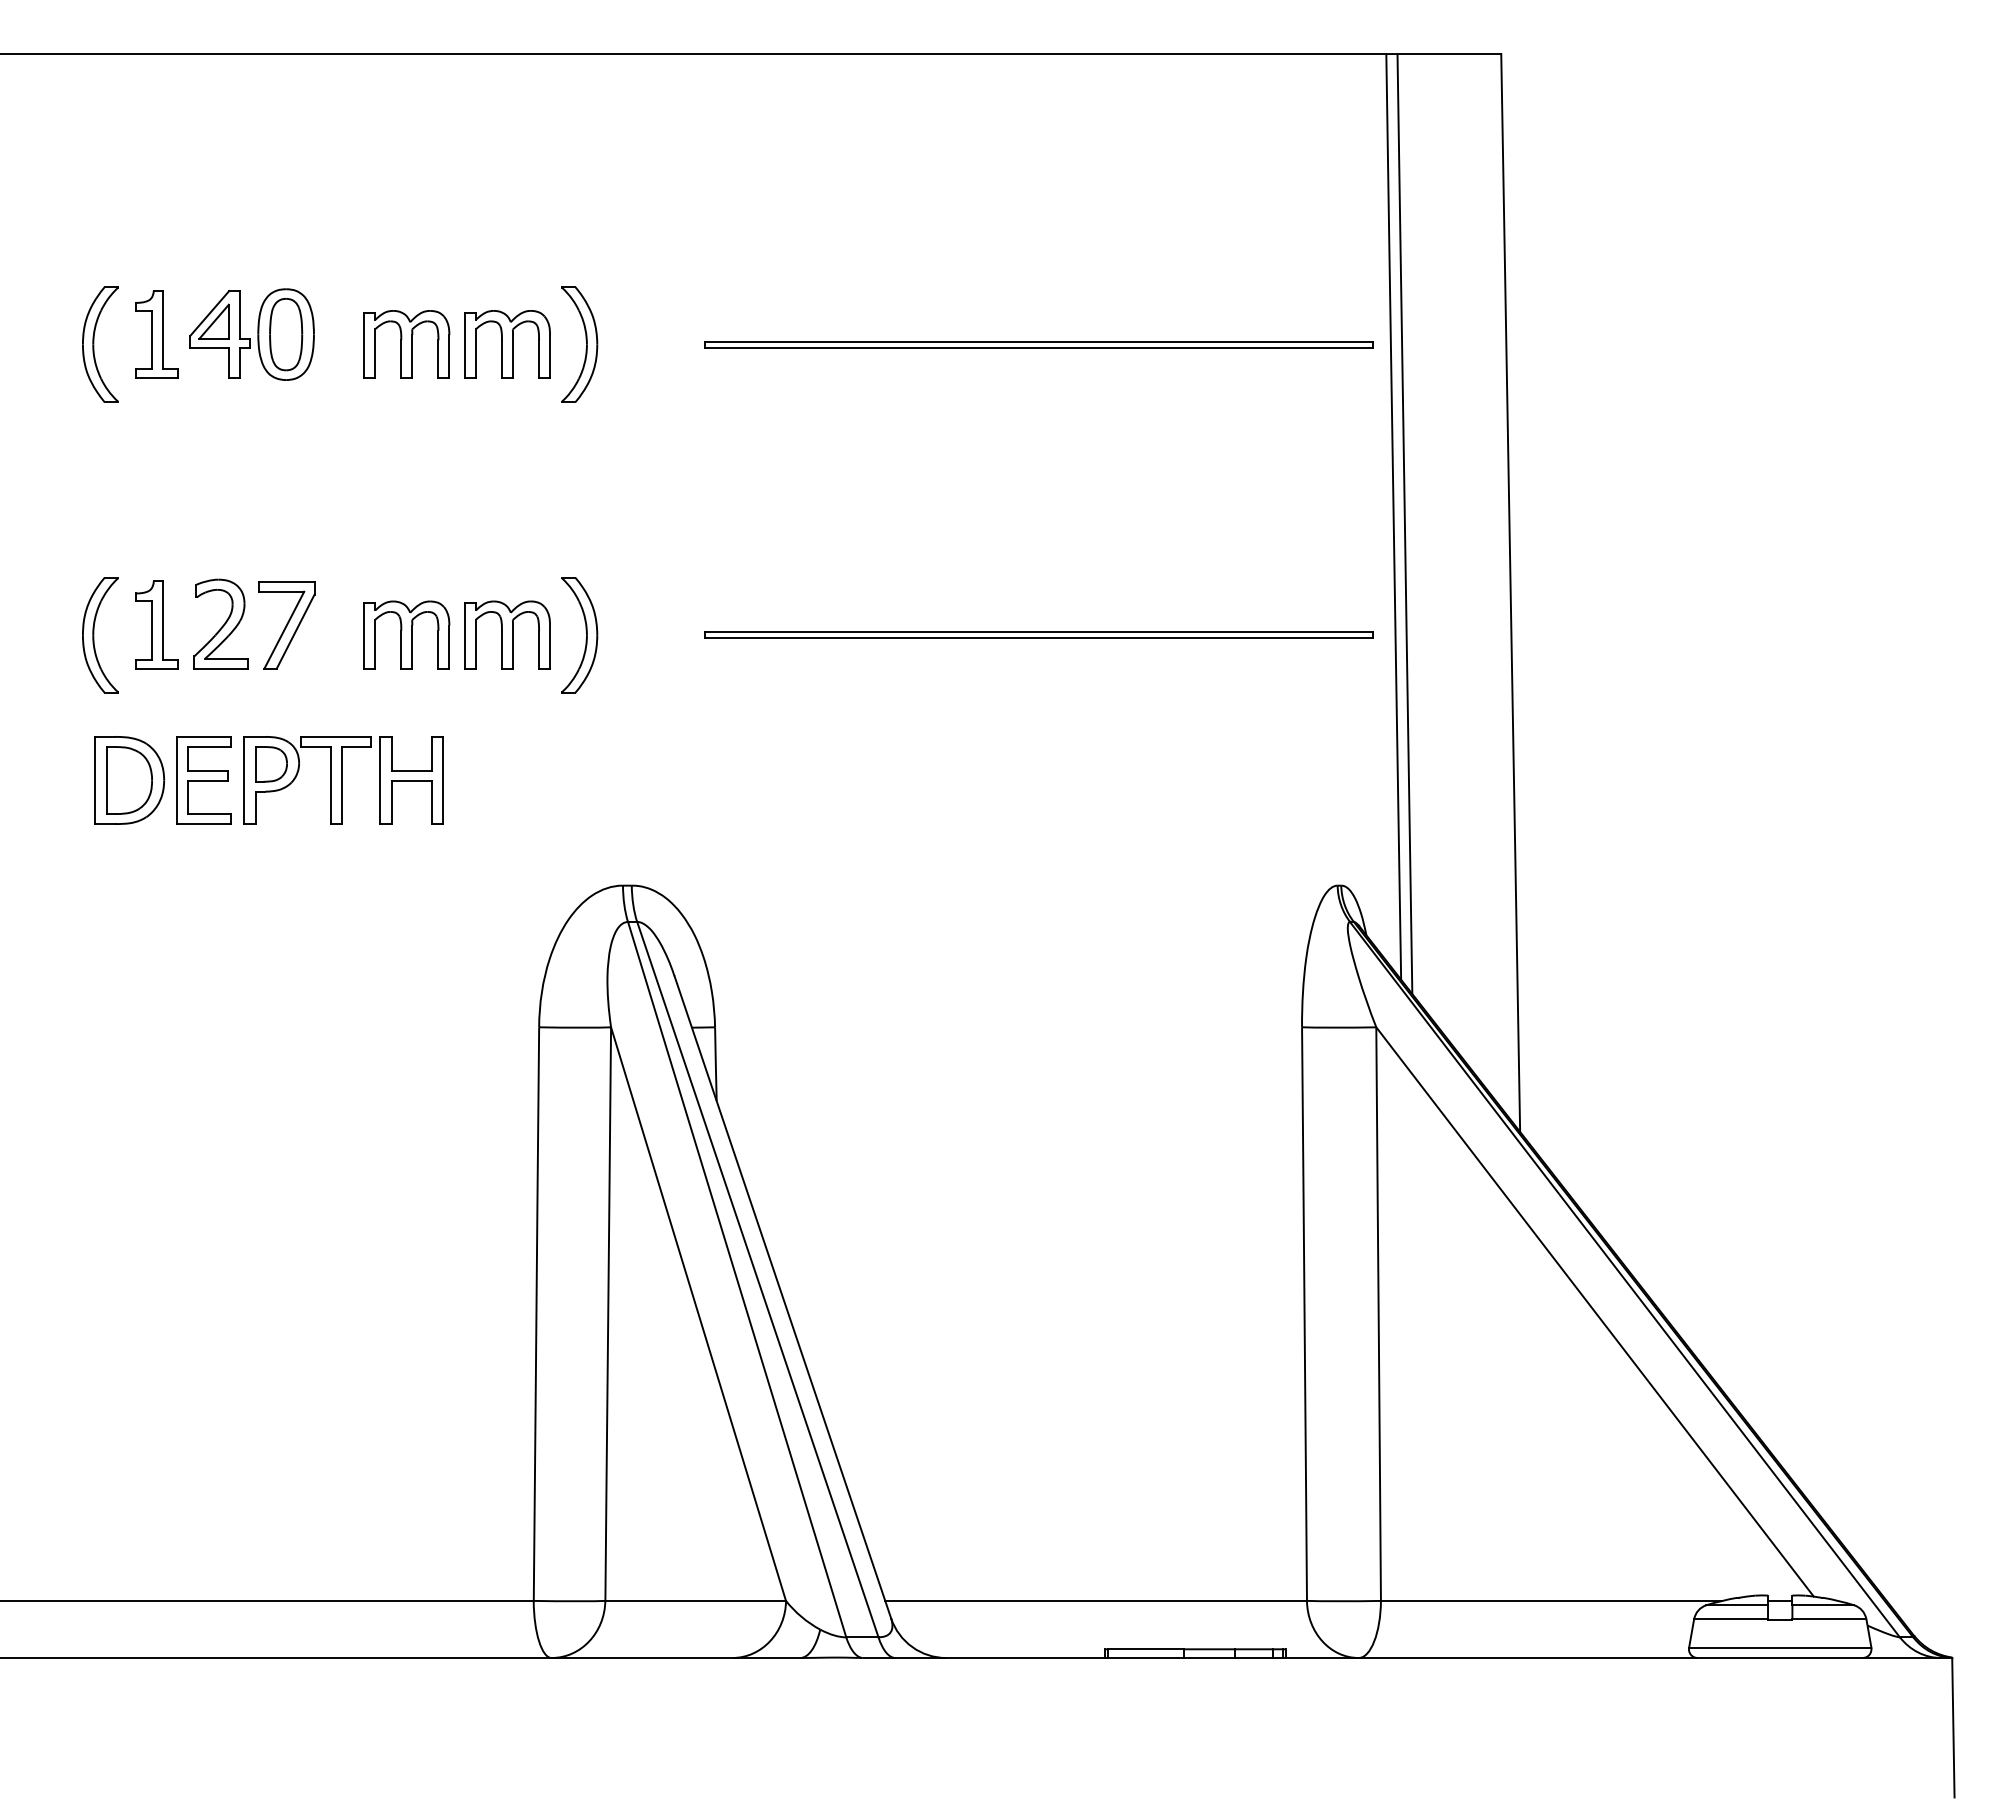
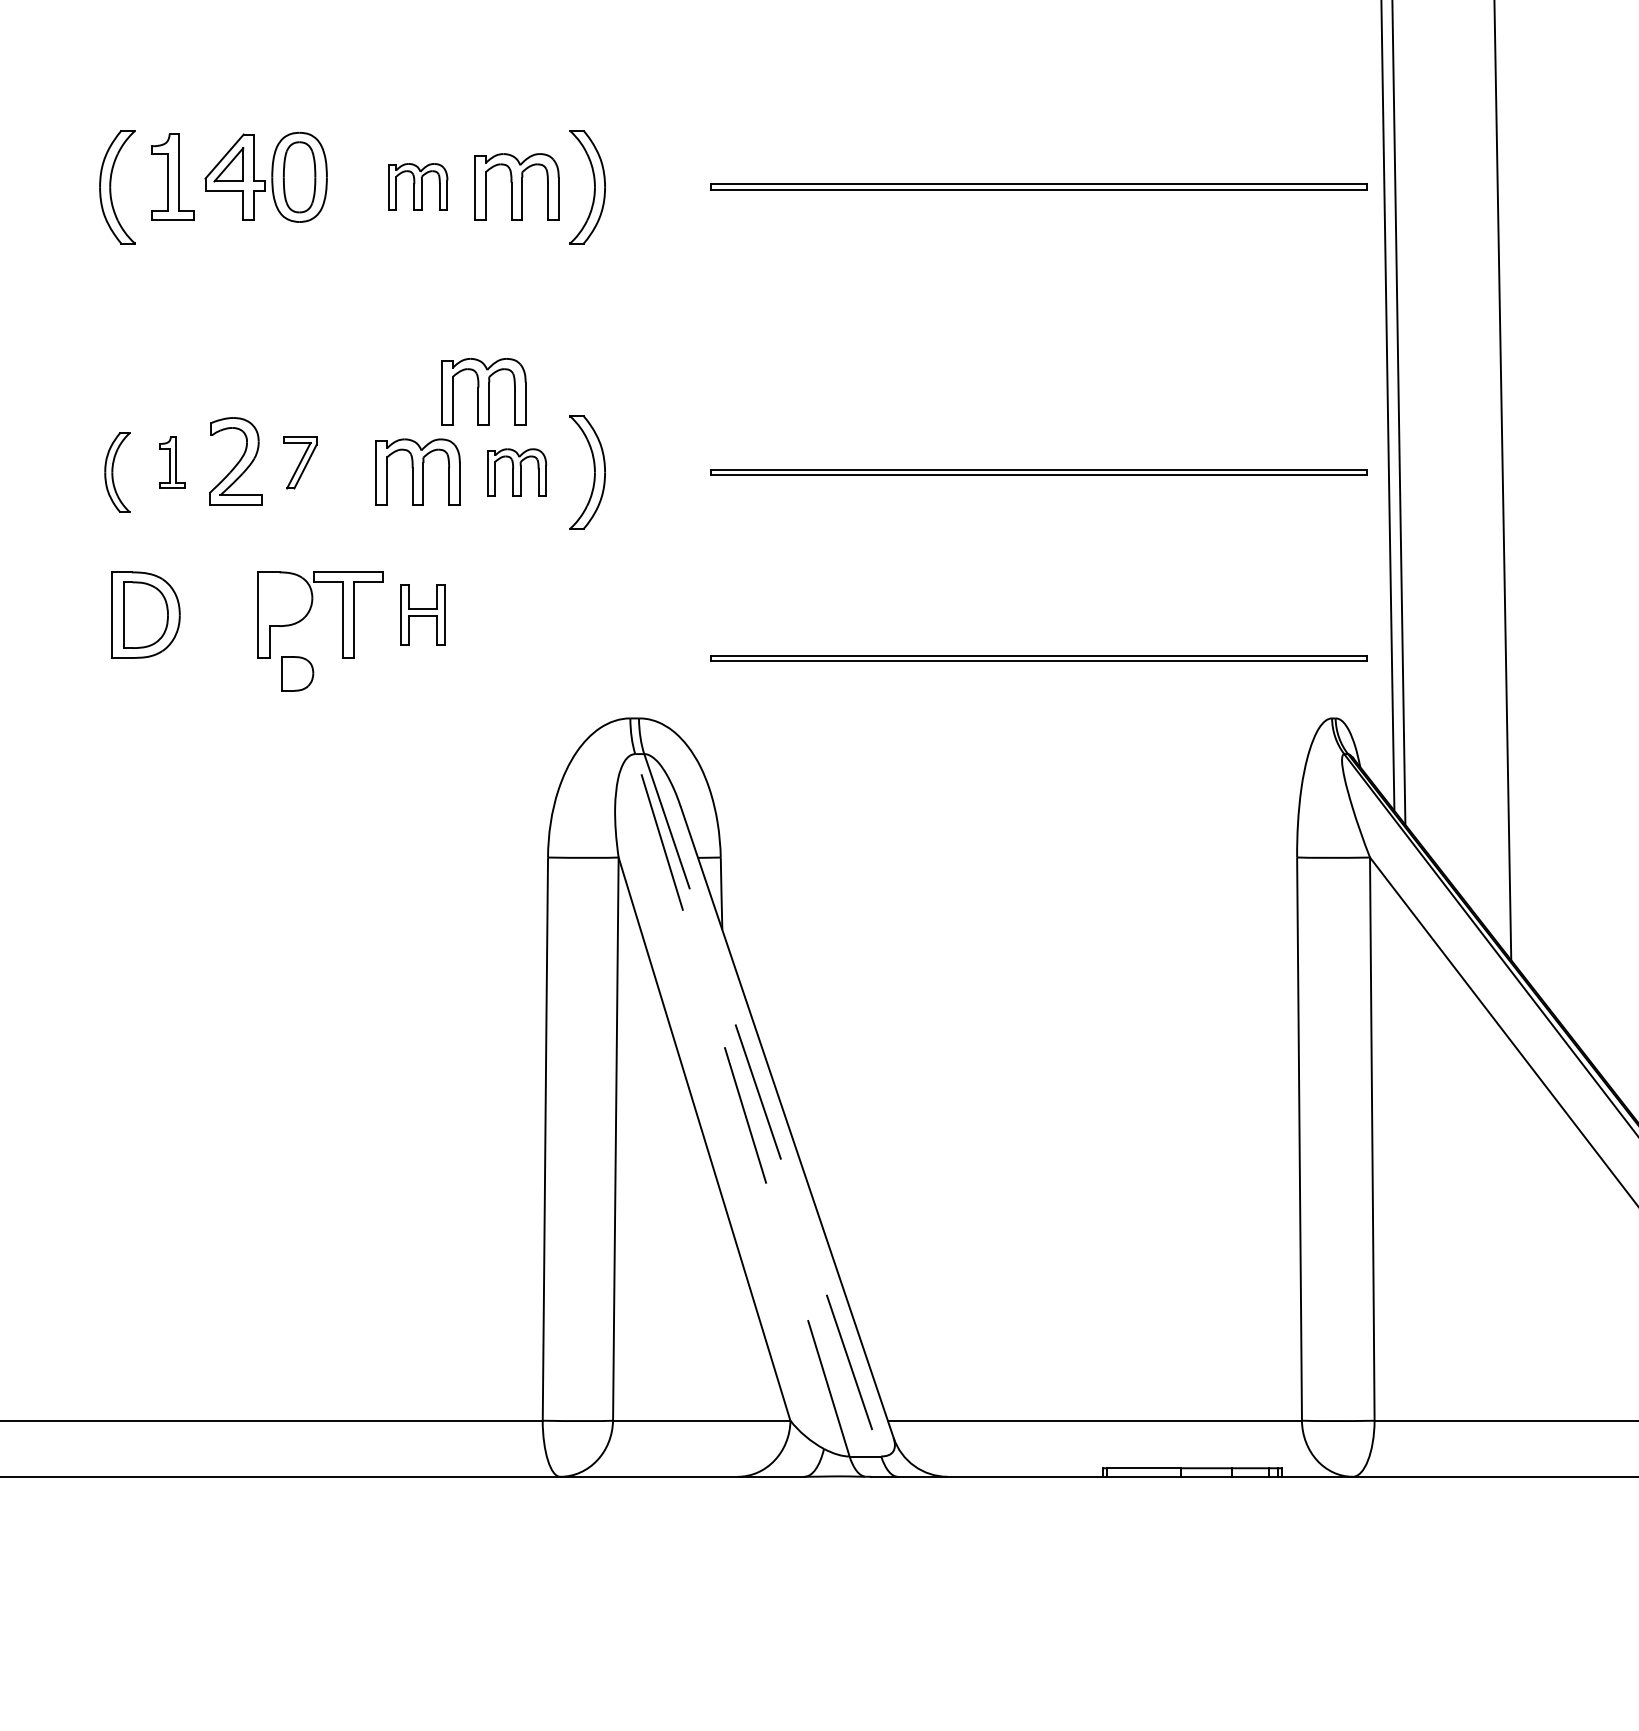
part: (406, 344) -> (417, 187), size x0.7
part: (473, 552) -> (483, 391), added
part: (156, 624) -> (172, 462), size x0.6
part: (286, 625) -> (299, 462), size x0.6
part: (507, 634) -> (516, 471), size x0.7
part: (100, 635) -> (117, 472), size x0.7
part: (271, 764) -> (297, 674), moved
part: (203, 780) -> (218, 615), removed
part: (411, 780) -> (422, 615), size x0.7
part: (1038, 824) -> (1038, 658), added
line: (737, 1279) -> (742, 1105), solid -> dashed
line: (757, 1279) -> (762, 1105), solid -> dashed

